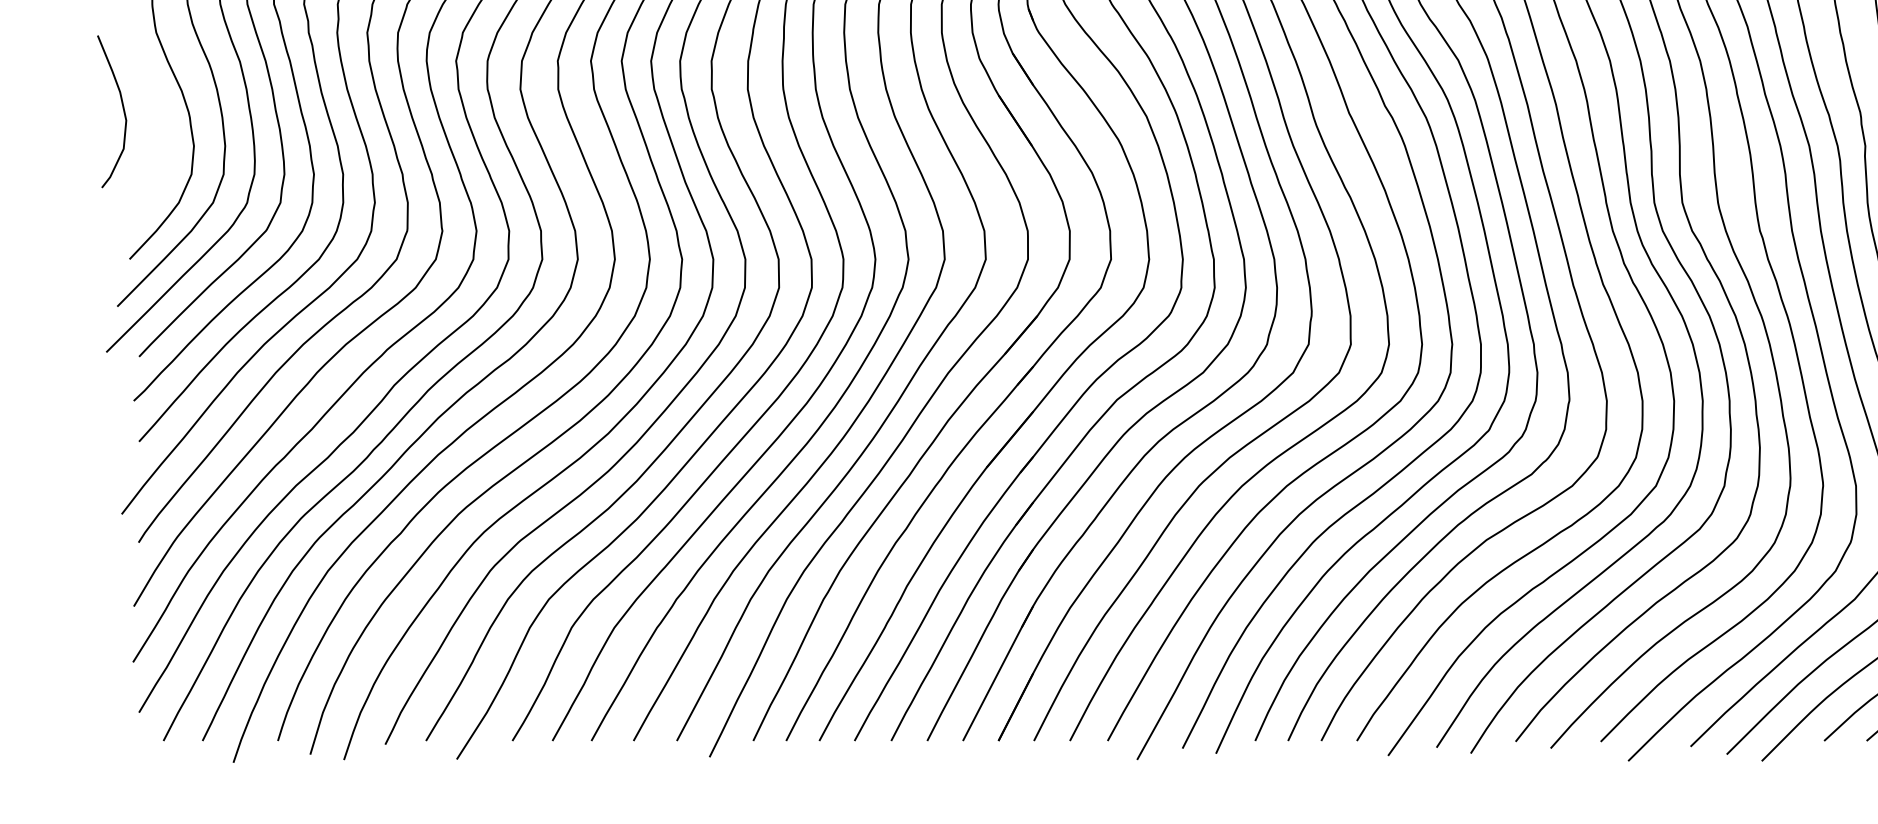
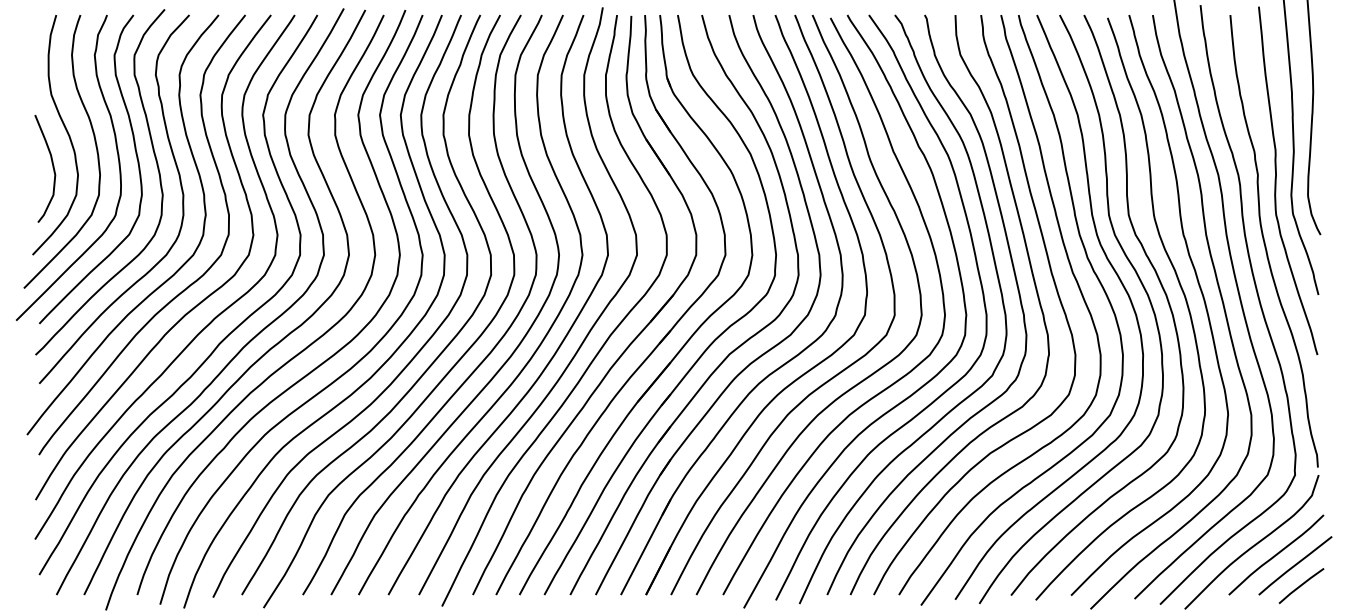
curve: (122, 109) -> (52, 167), moved

